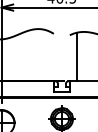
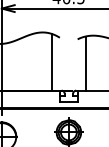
line: (47, 55) -> (52, 61), added

